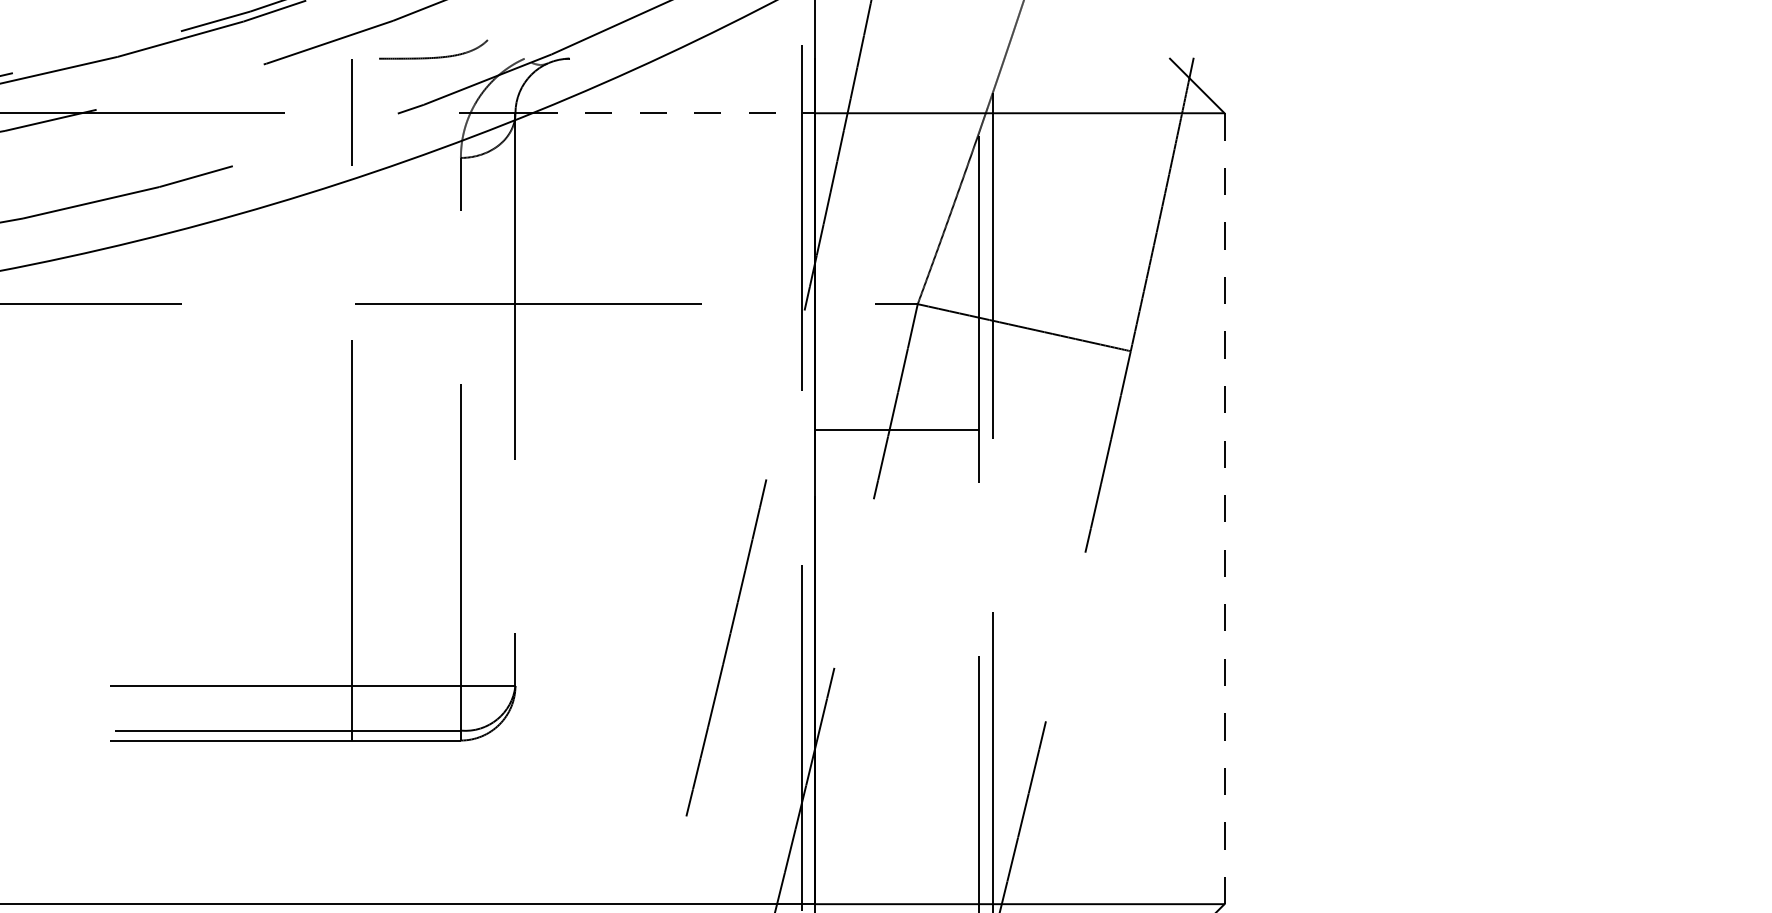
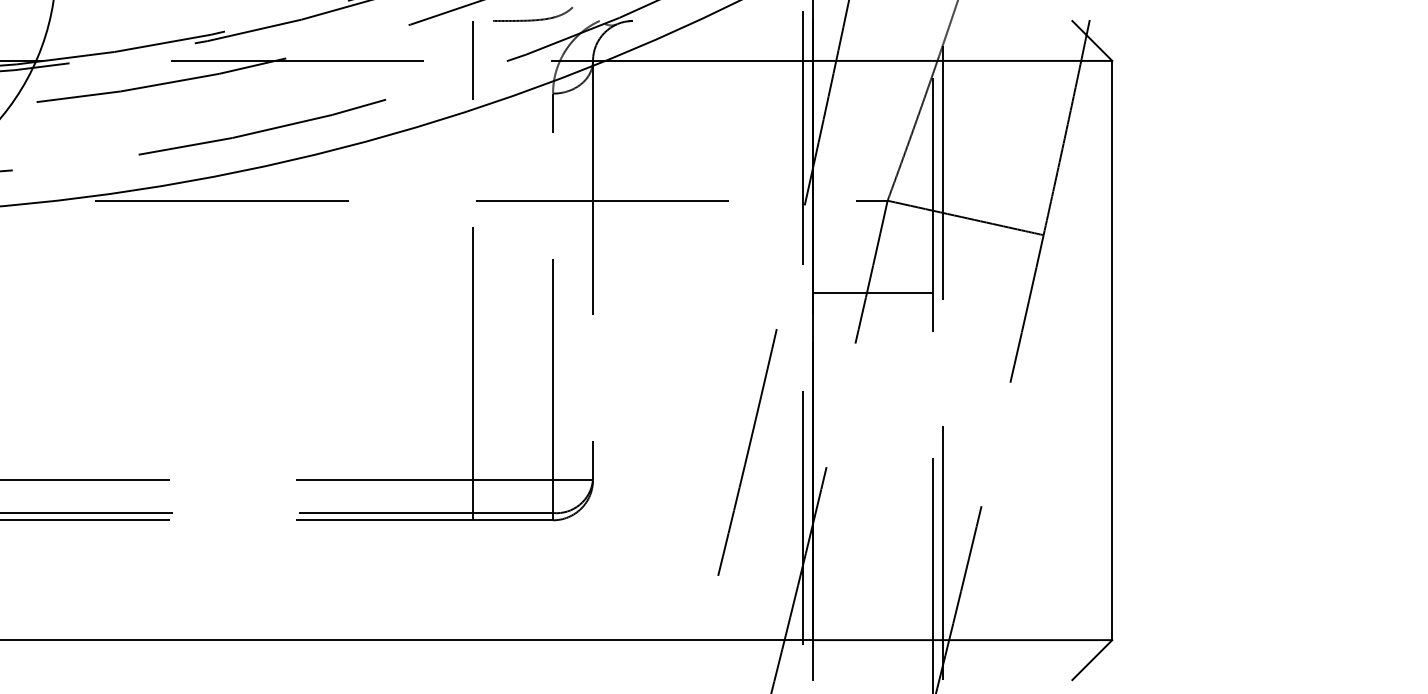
line: (673, 112) -> (708, 60), dashed -> solid
line: (1224, 508) -> (1112, 350), dashed -> solid

